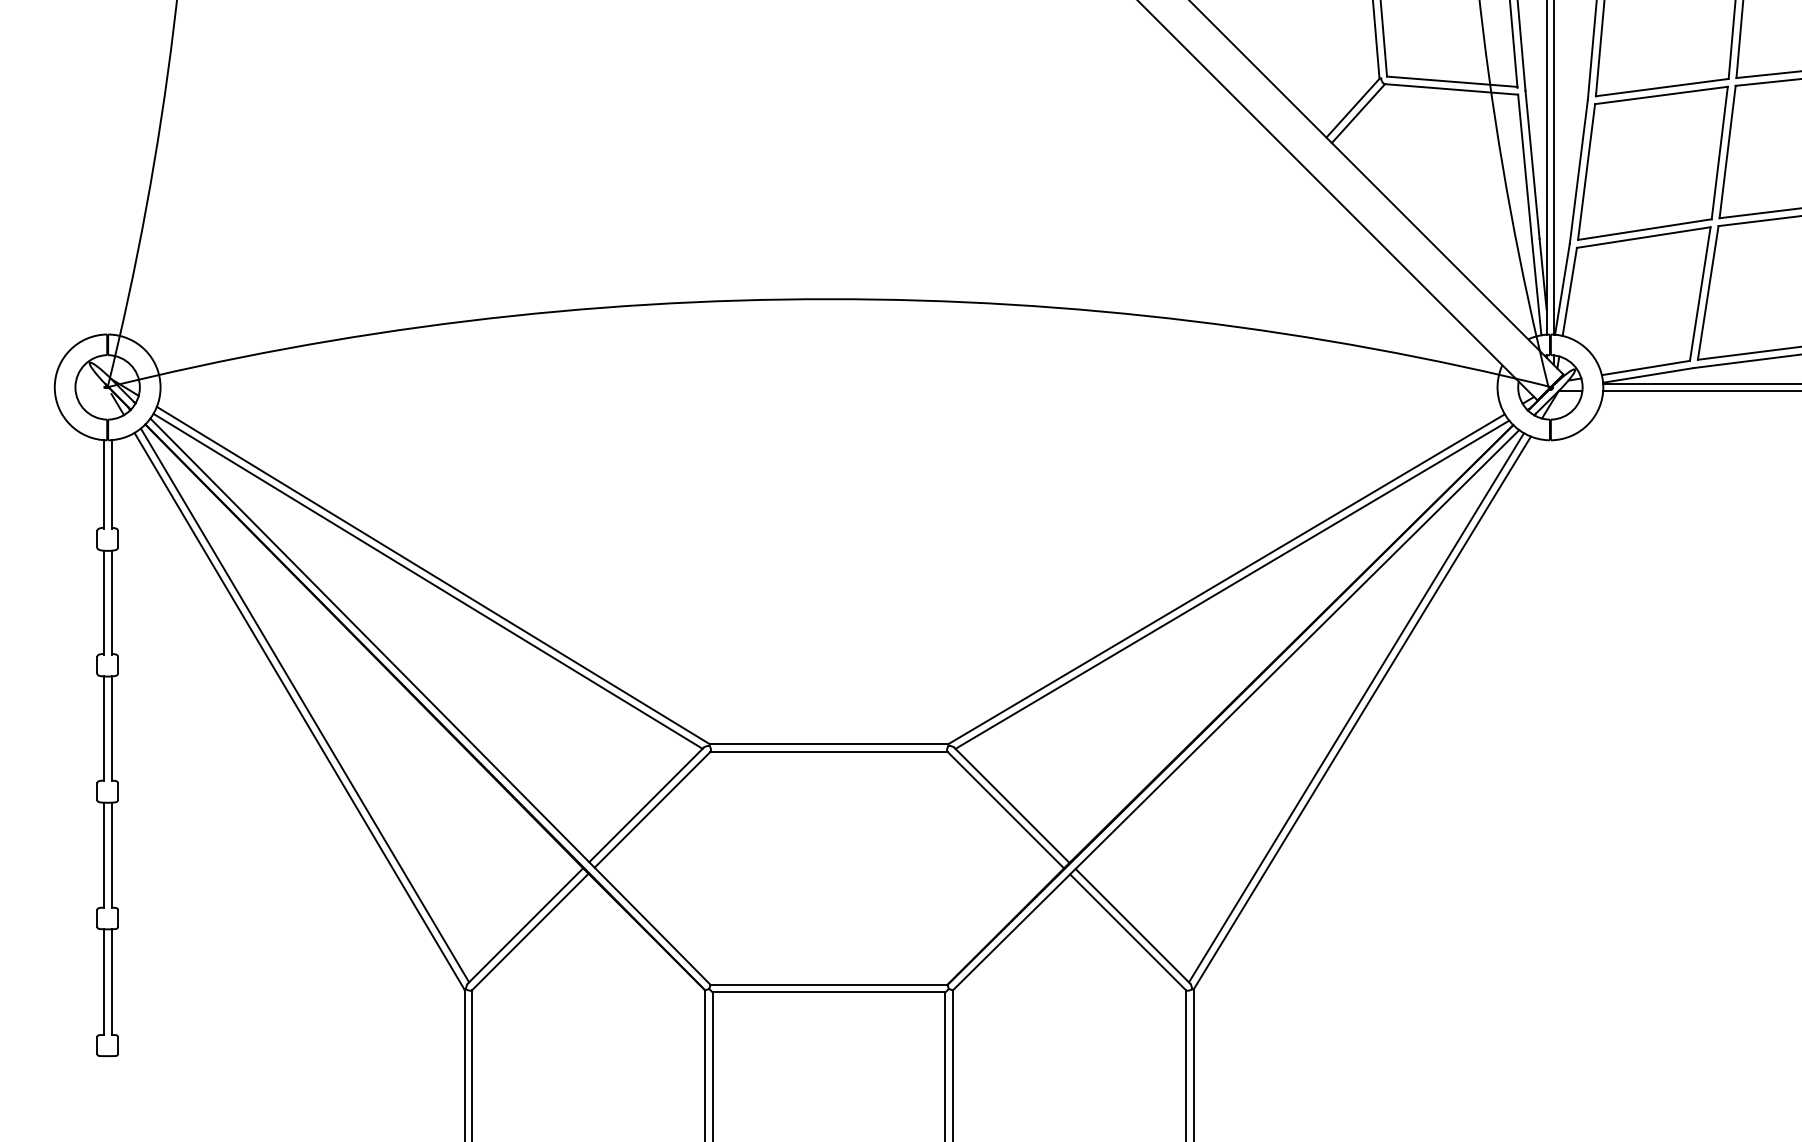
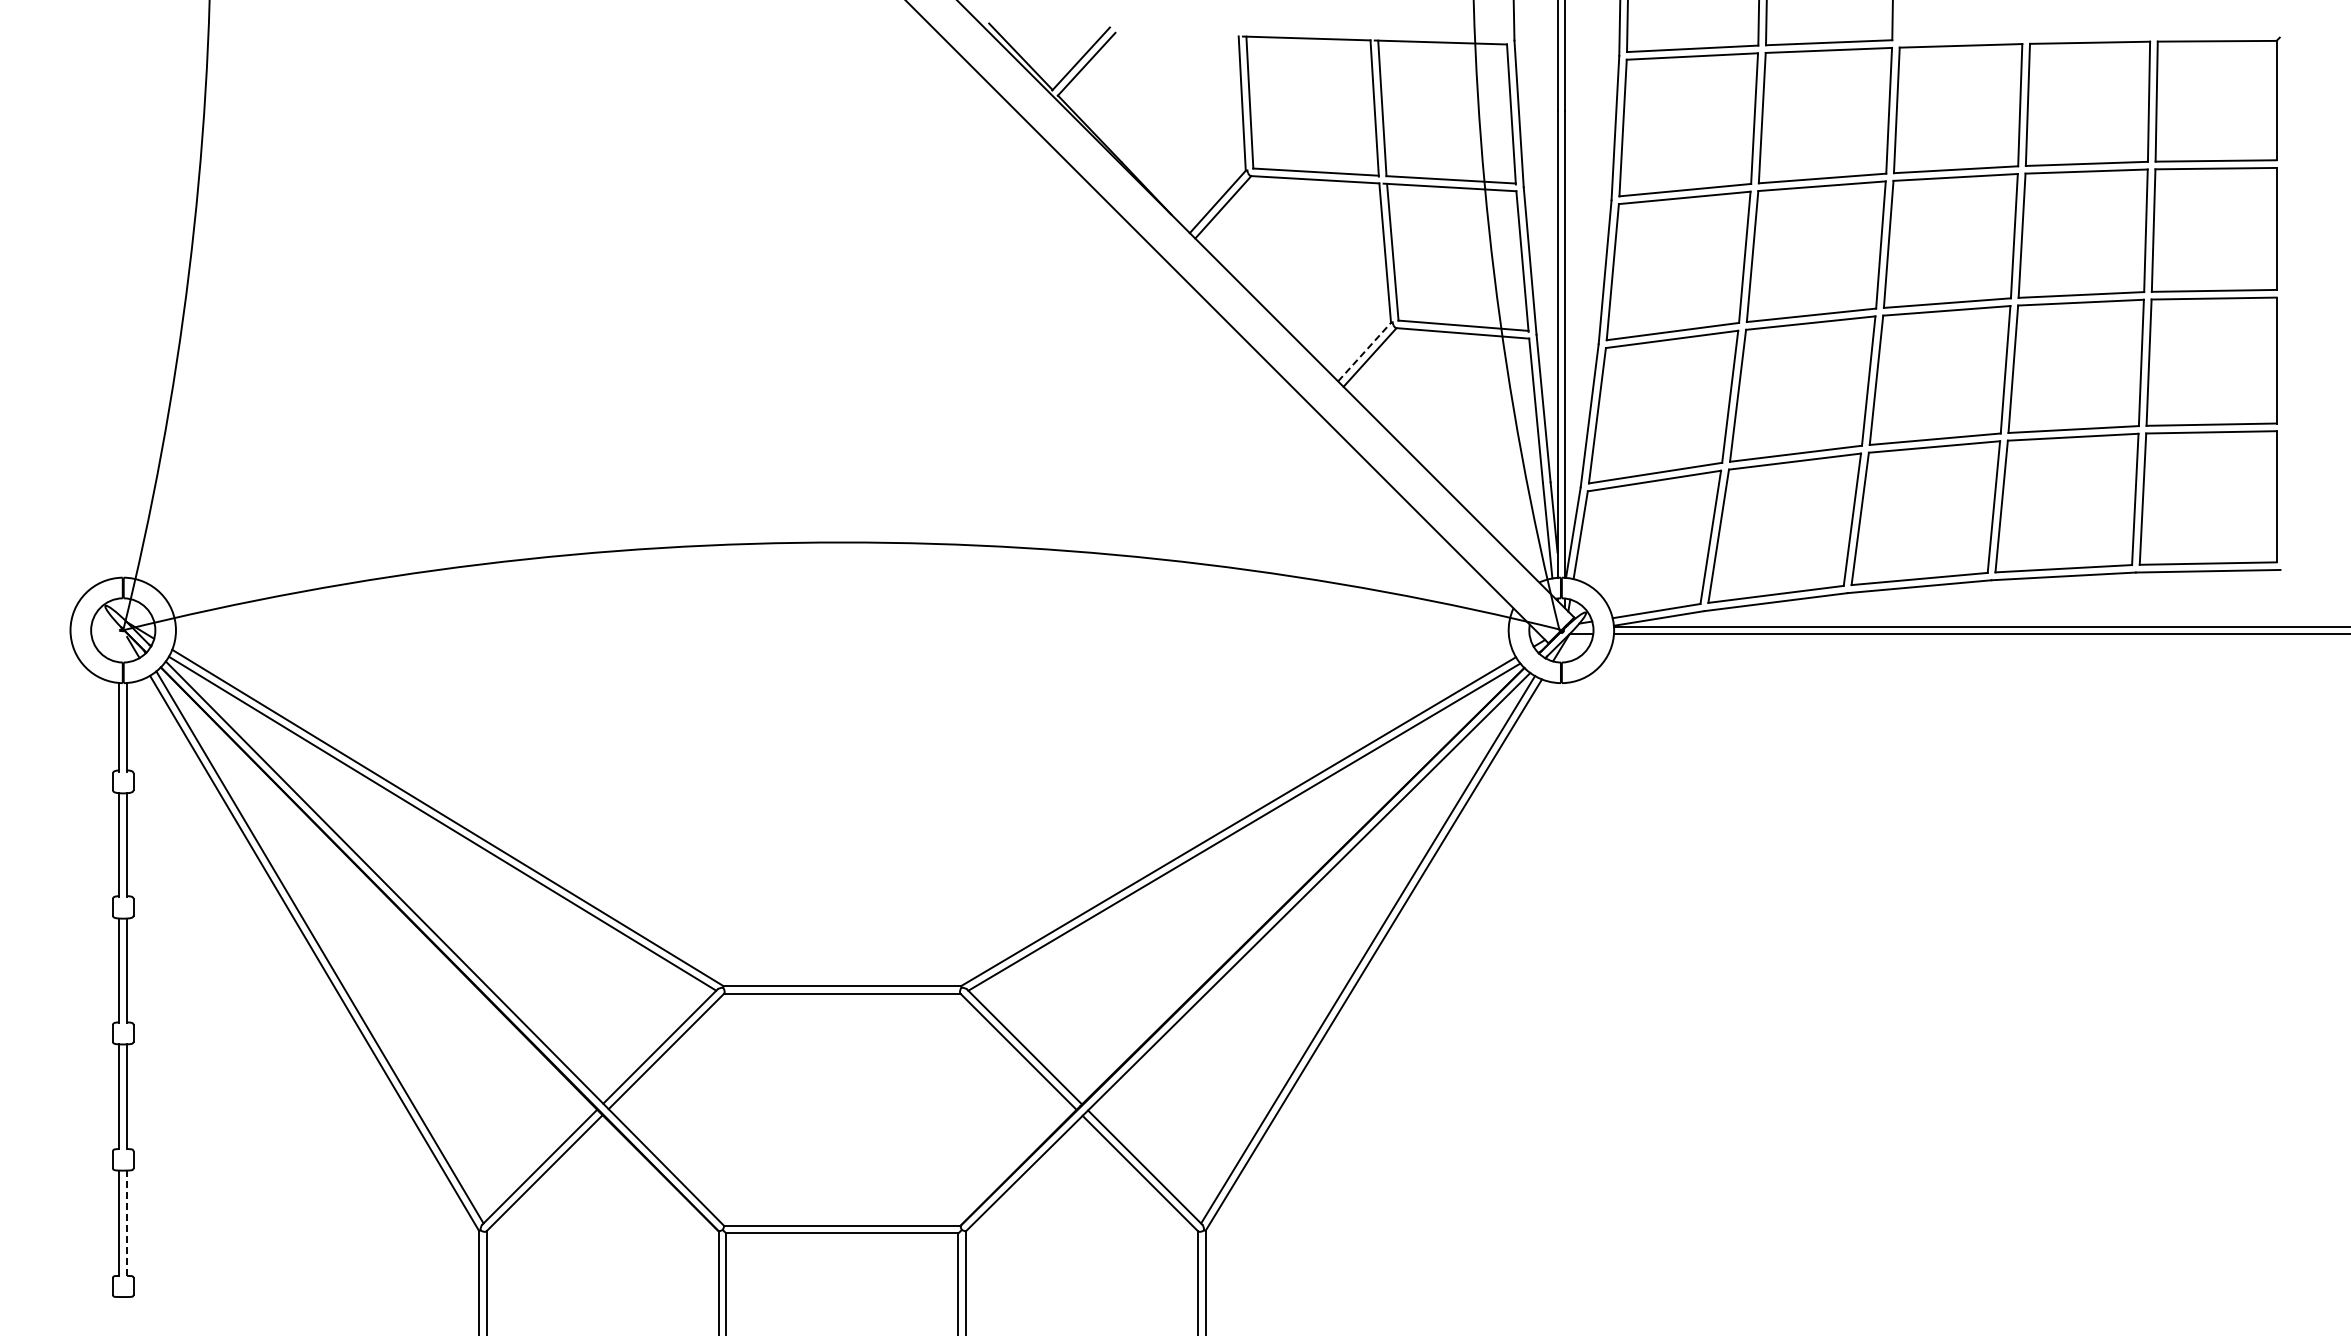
line: (1352, 107) -> (1364, 351), solid -> dashed
line: (111, 982) -> (127, 1223), solid -> dashed

